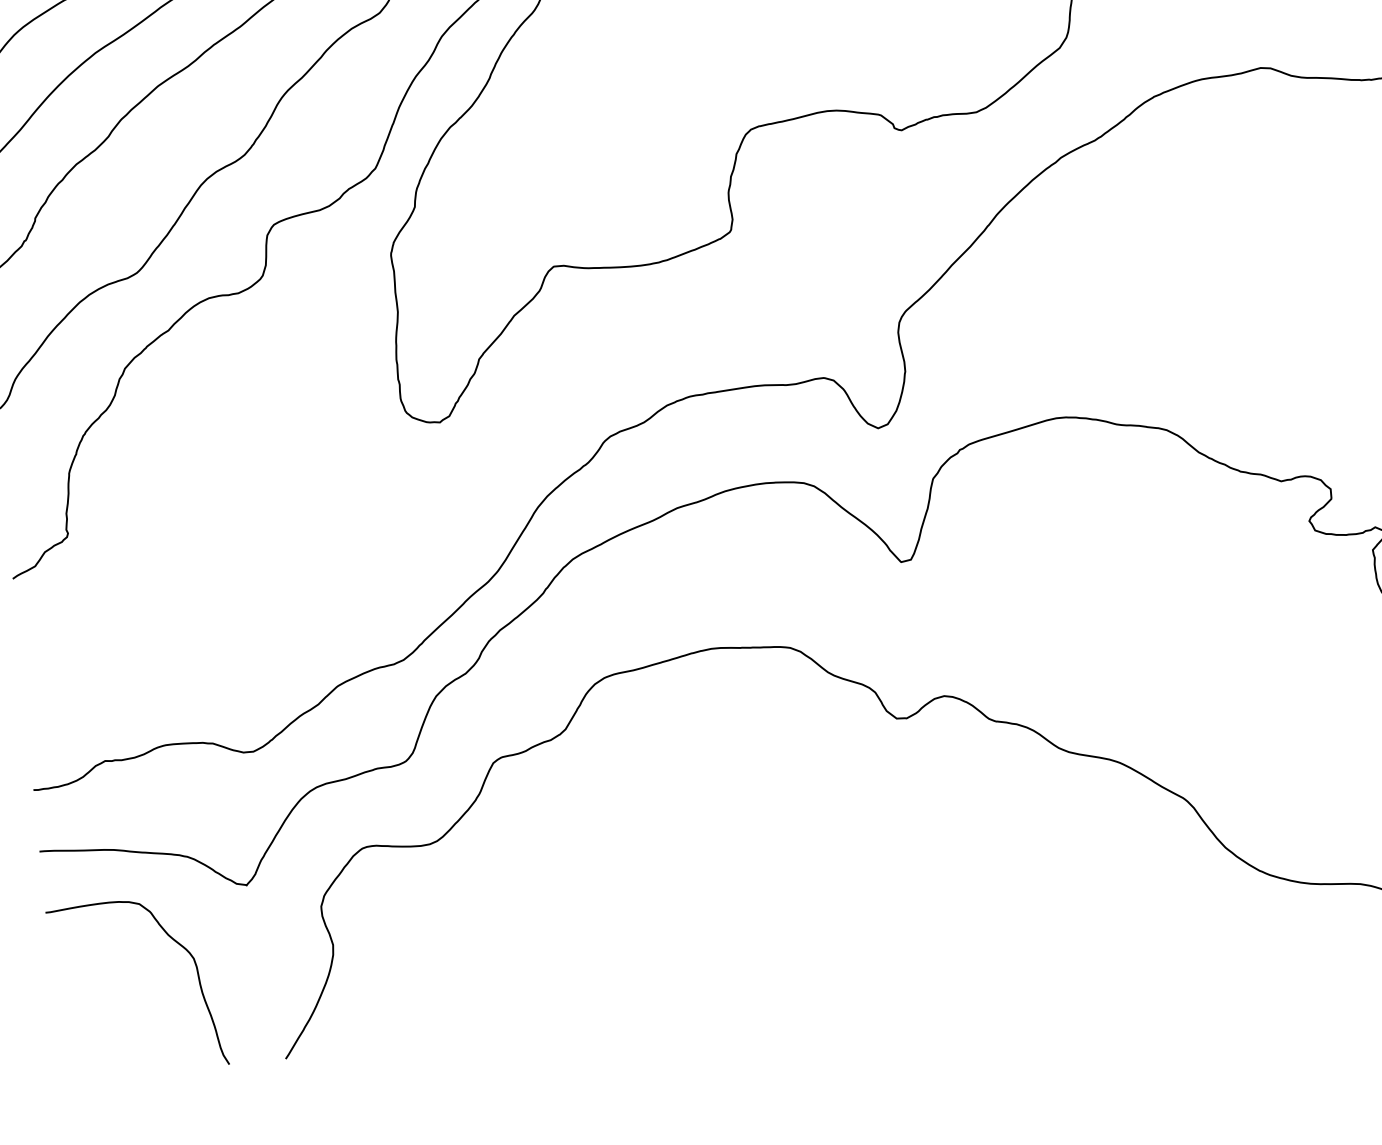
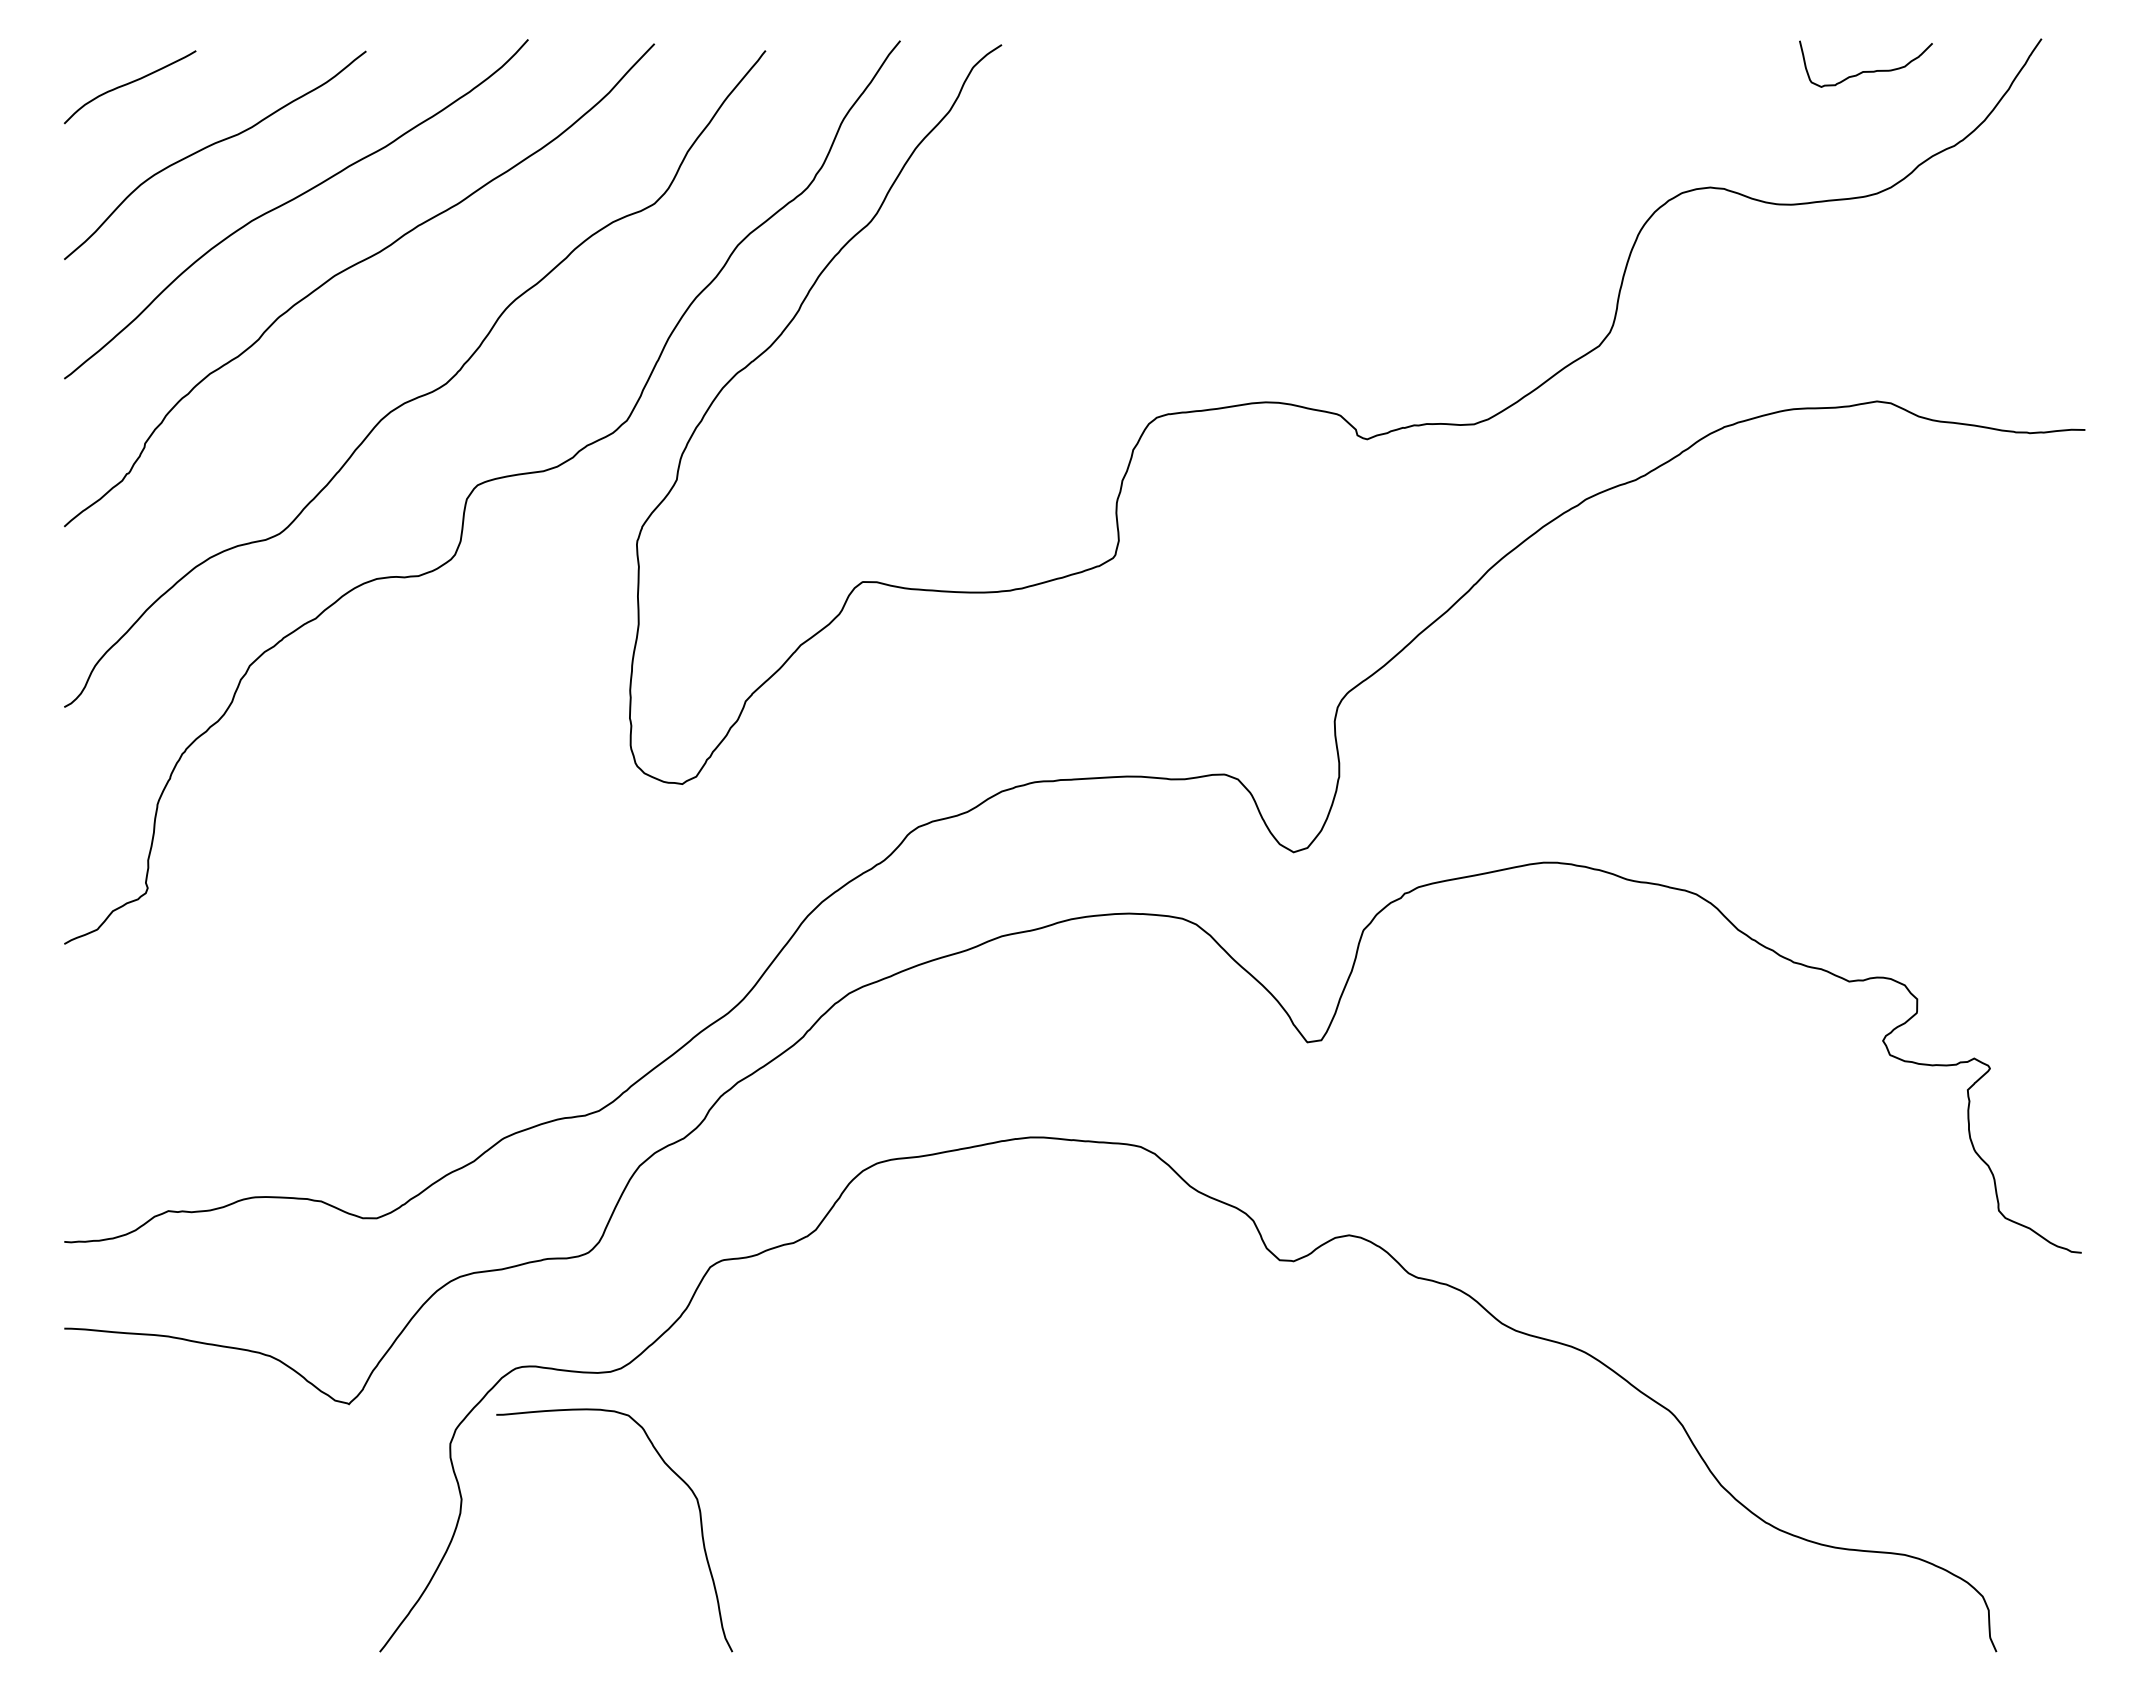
curve: (174, 940) -> (672, 1471), moved

